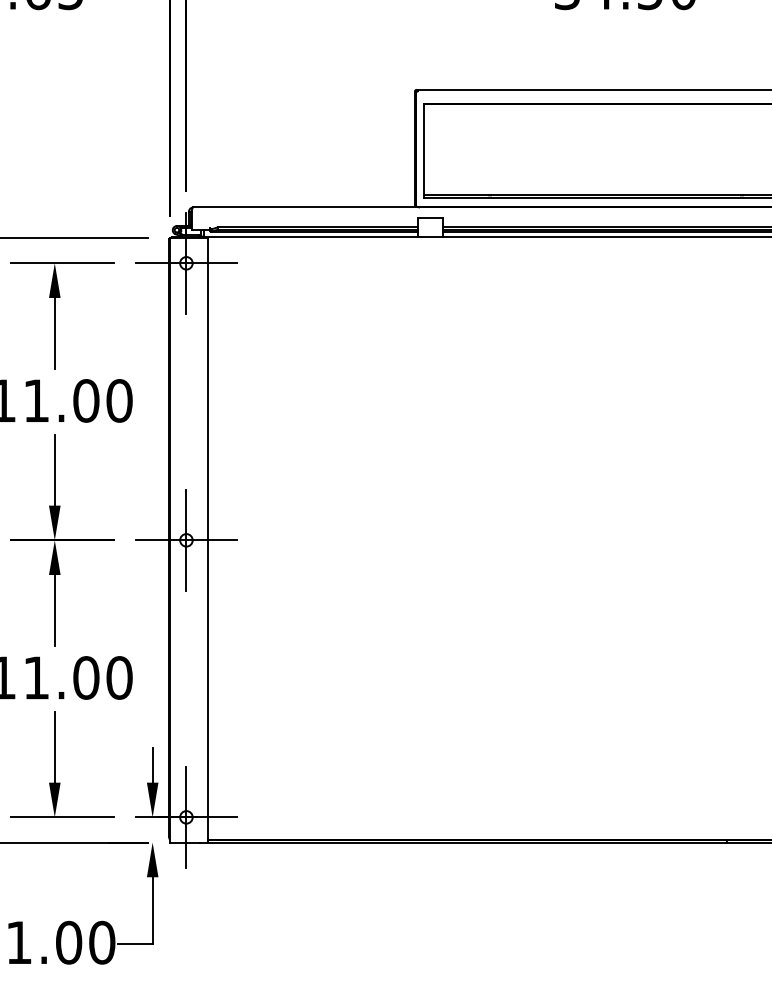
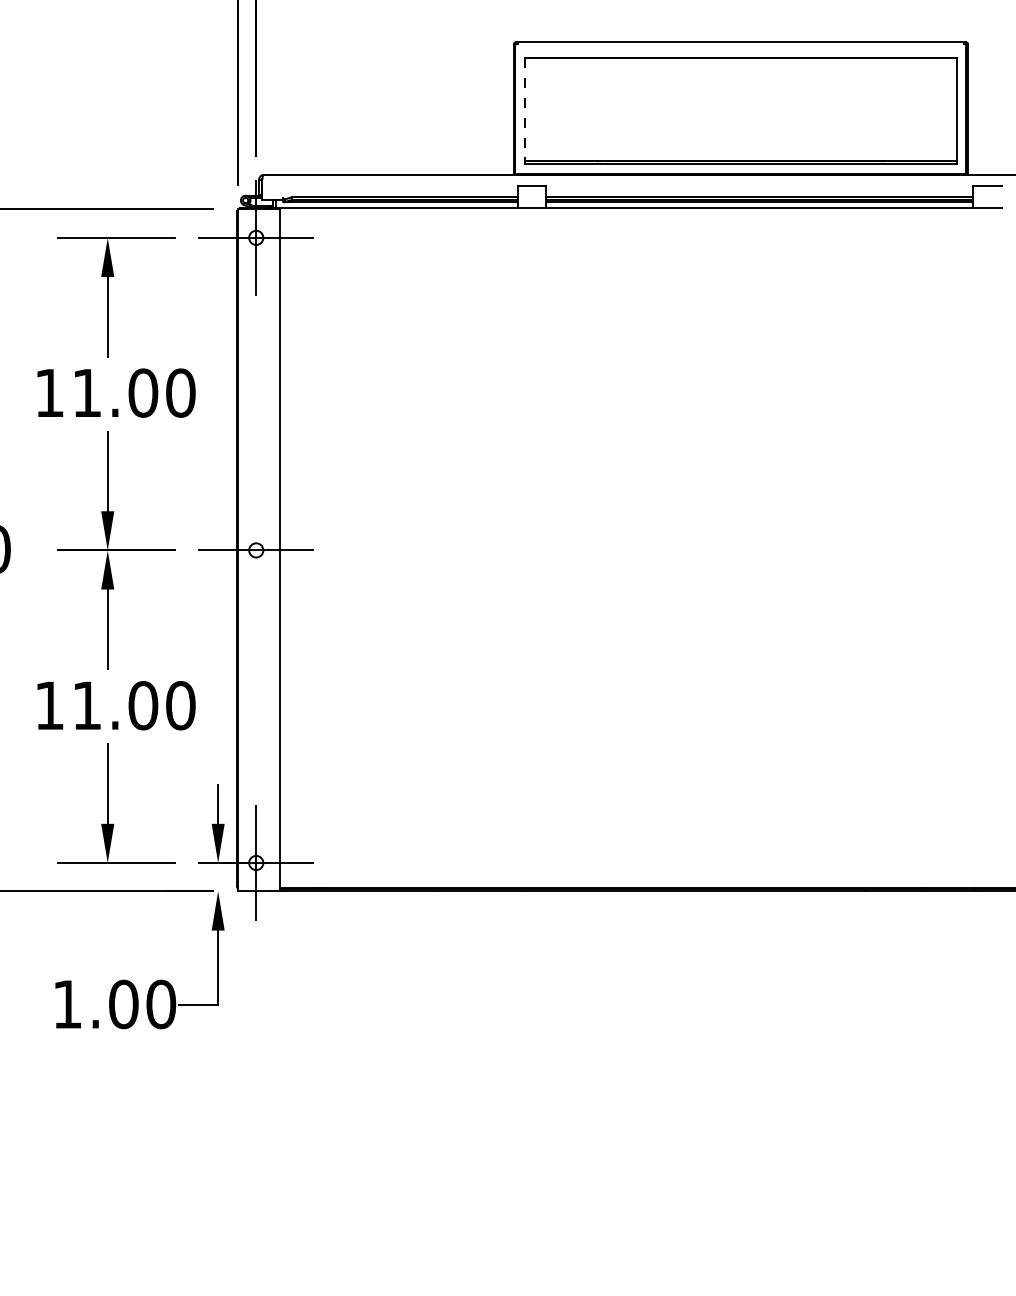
line: (424, 150) -> (524, 110), solid -> dashed
line: (186, 540) -> (256, 550), removed

